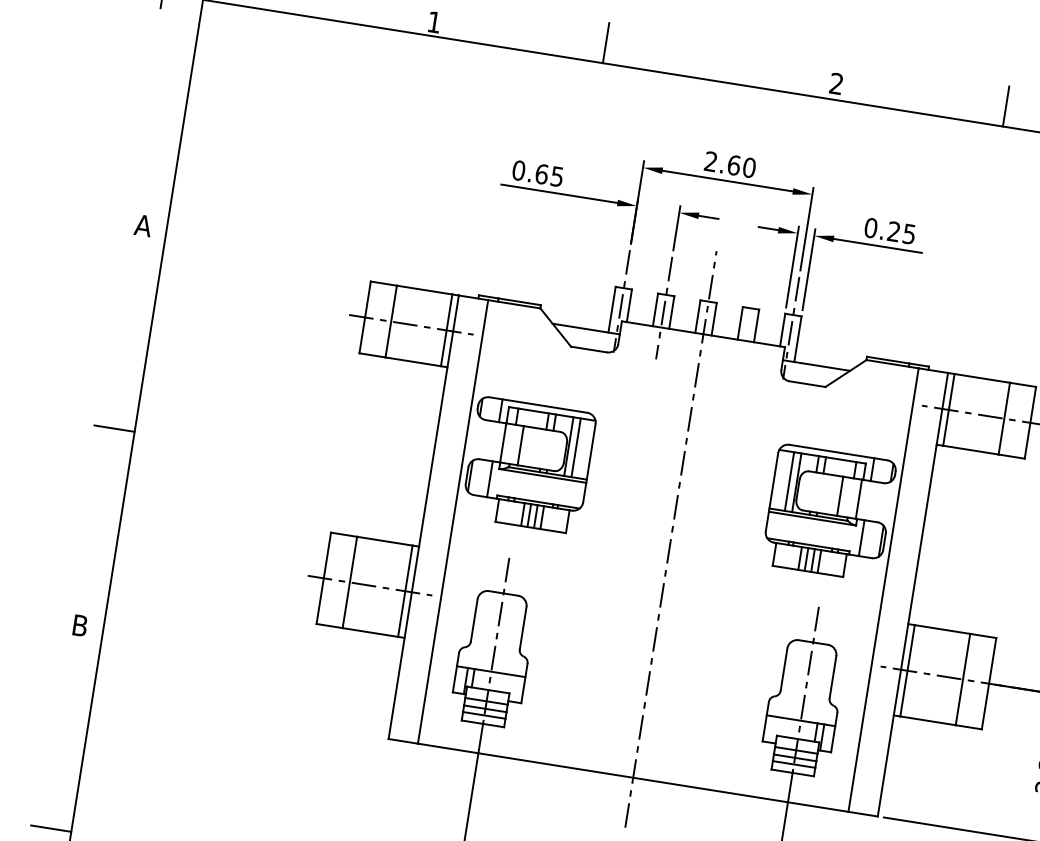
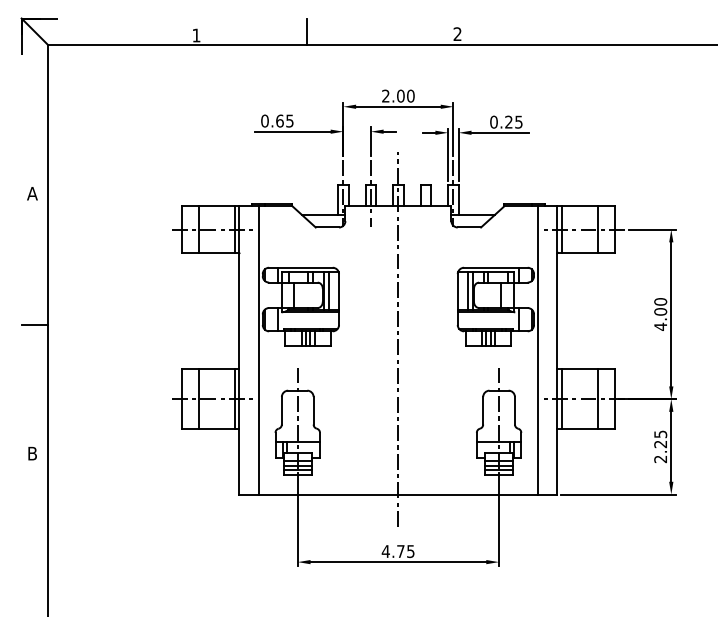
line: (1006, 106) -> (567, 31), removed
text: (733, 164) -> (400, 95), 2.60 -> 2.00
line: (51, 829) -> (34, 585), removed

